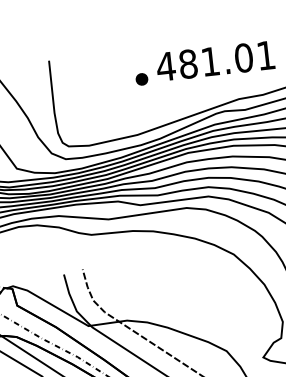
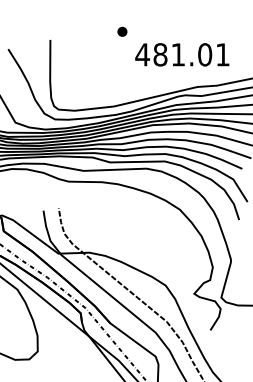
part: (142, 78) -> (122, 31), moved

